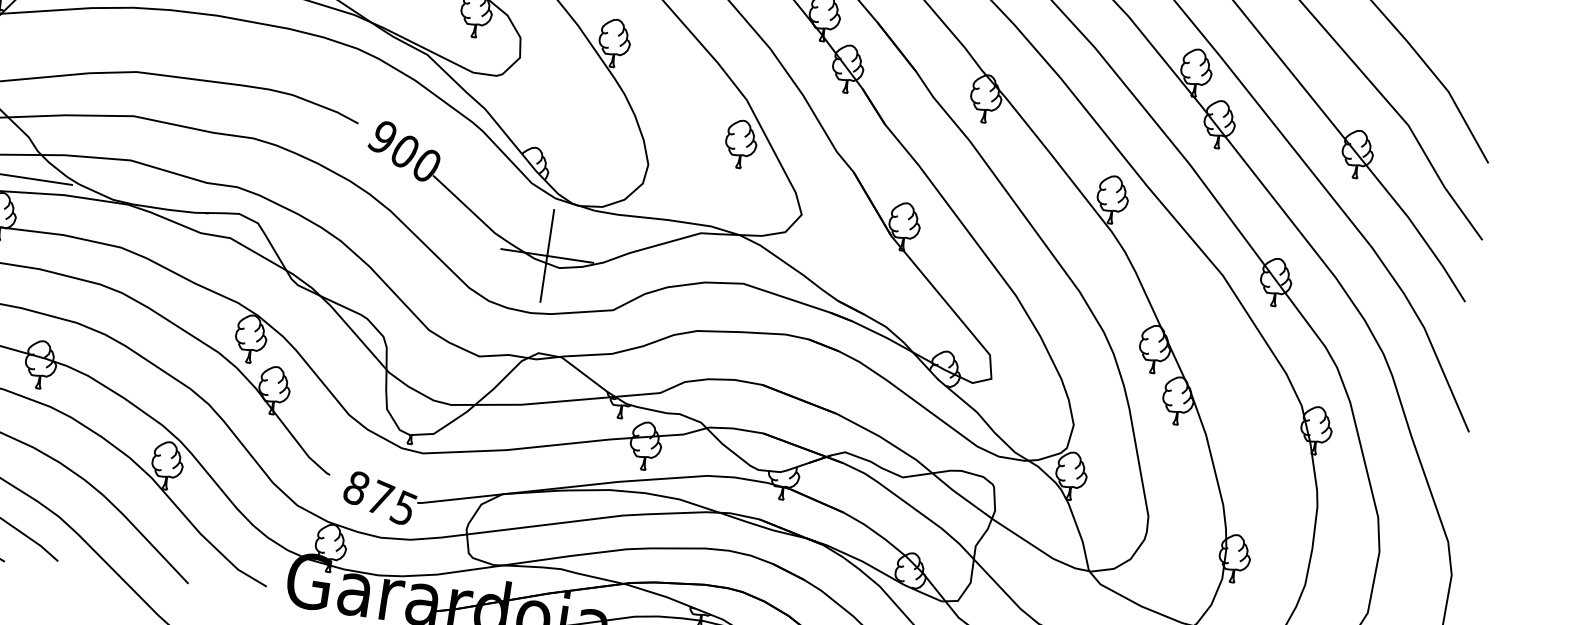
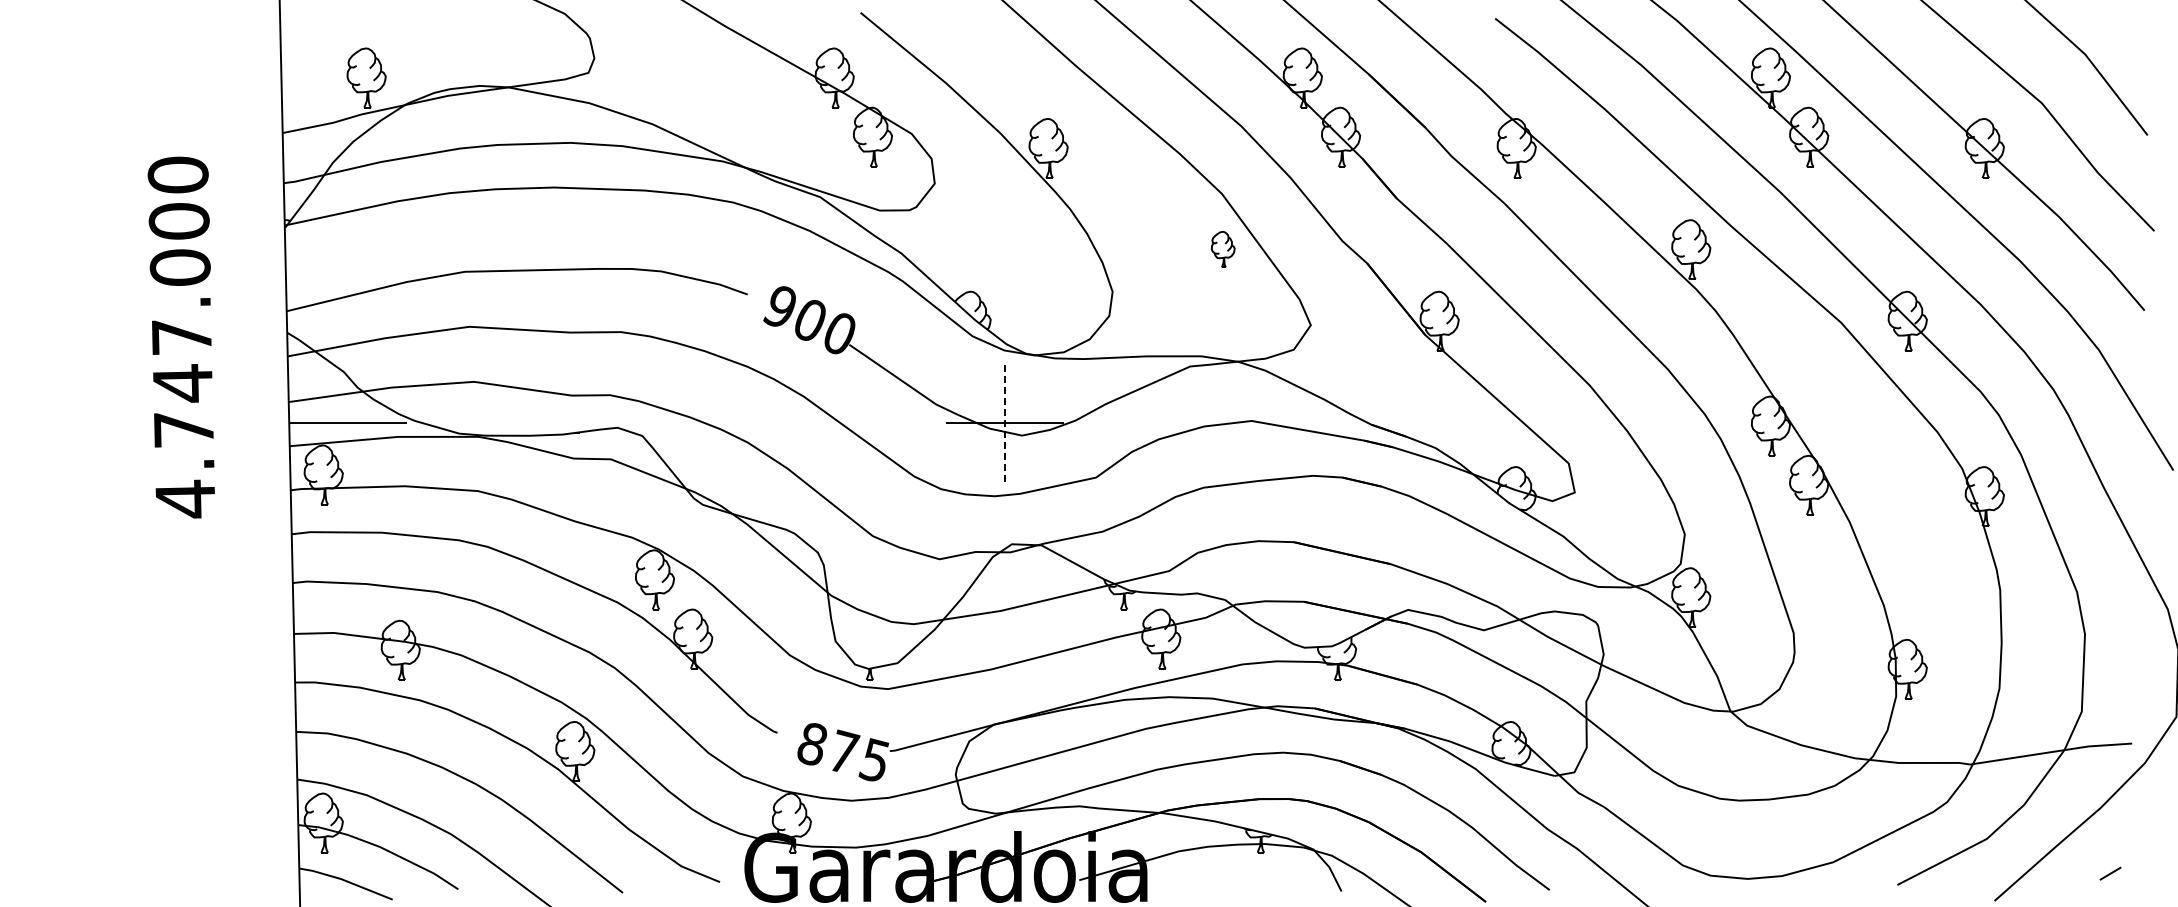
part: (741, 144) -> (1223, 249), size x0.6
line: (547, 255) -> (1004, 422), solid -> dashed

